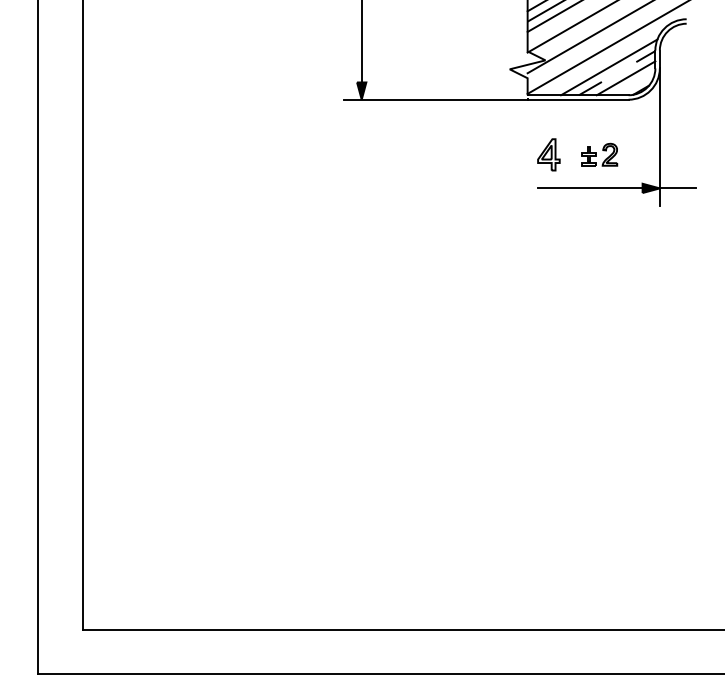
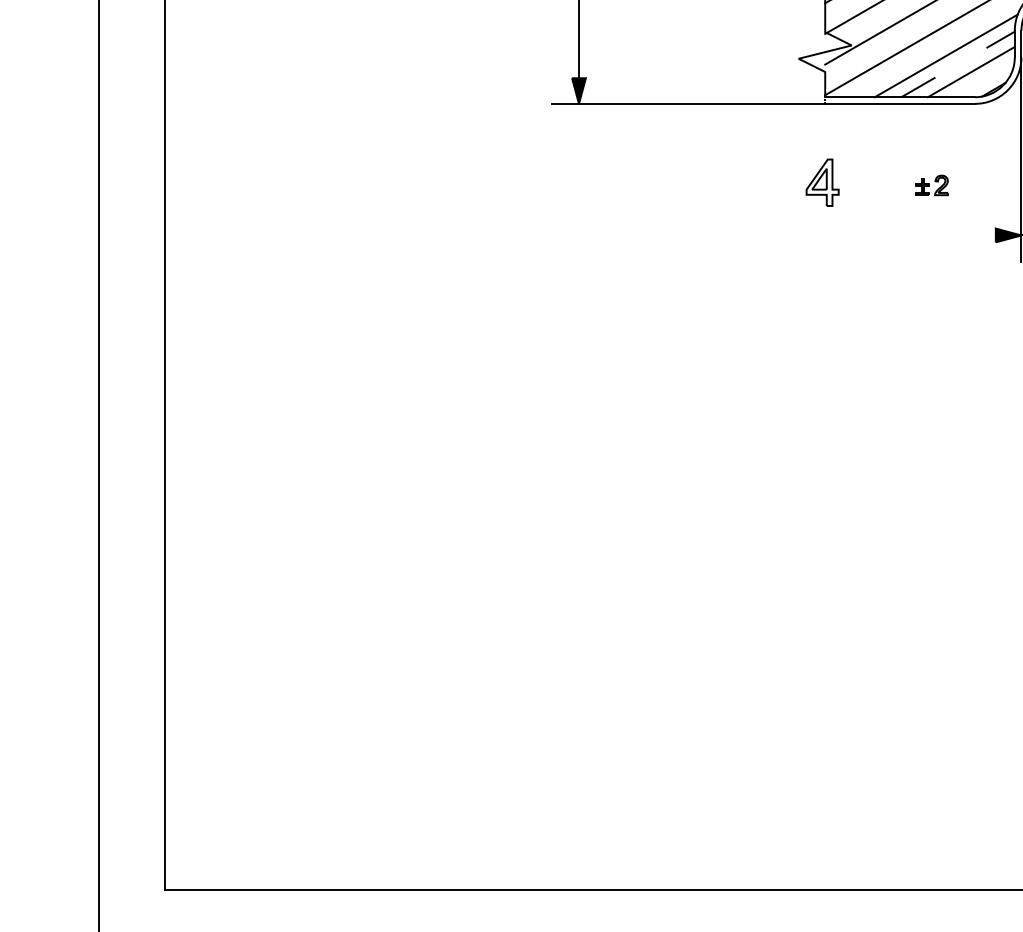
part: (548, 154) -> (822, 182), moved
part: (599, 154) -> (931, 185), size x0.6
line: (589, 188) -> (917, 235), removed

